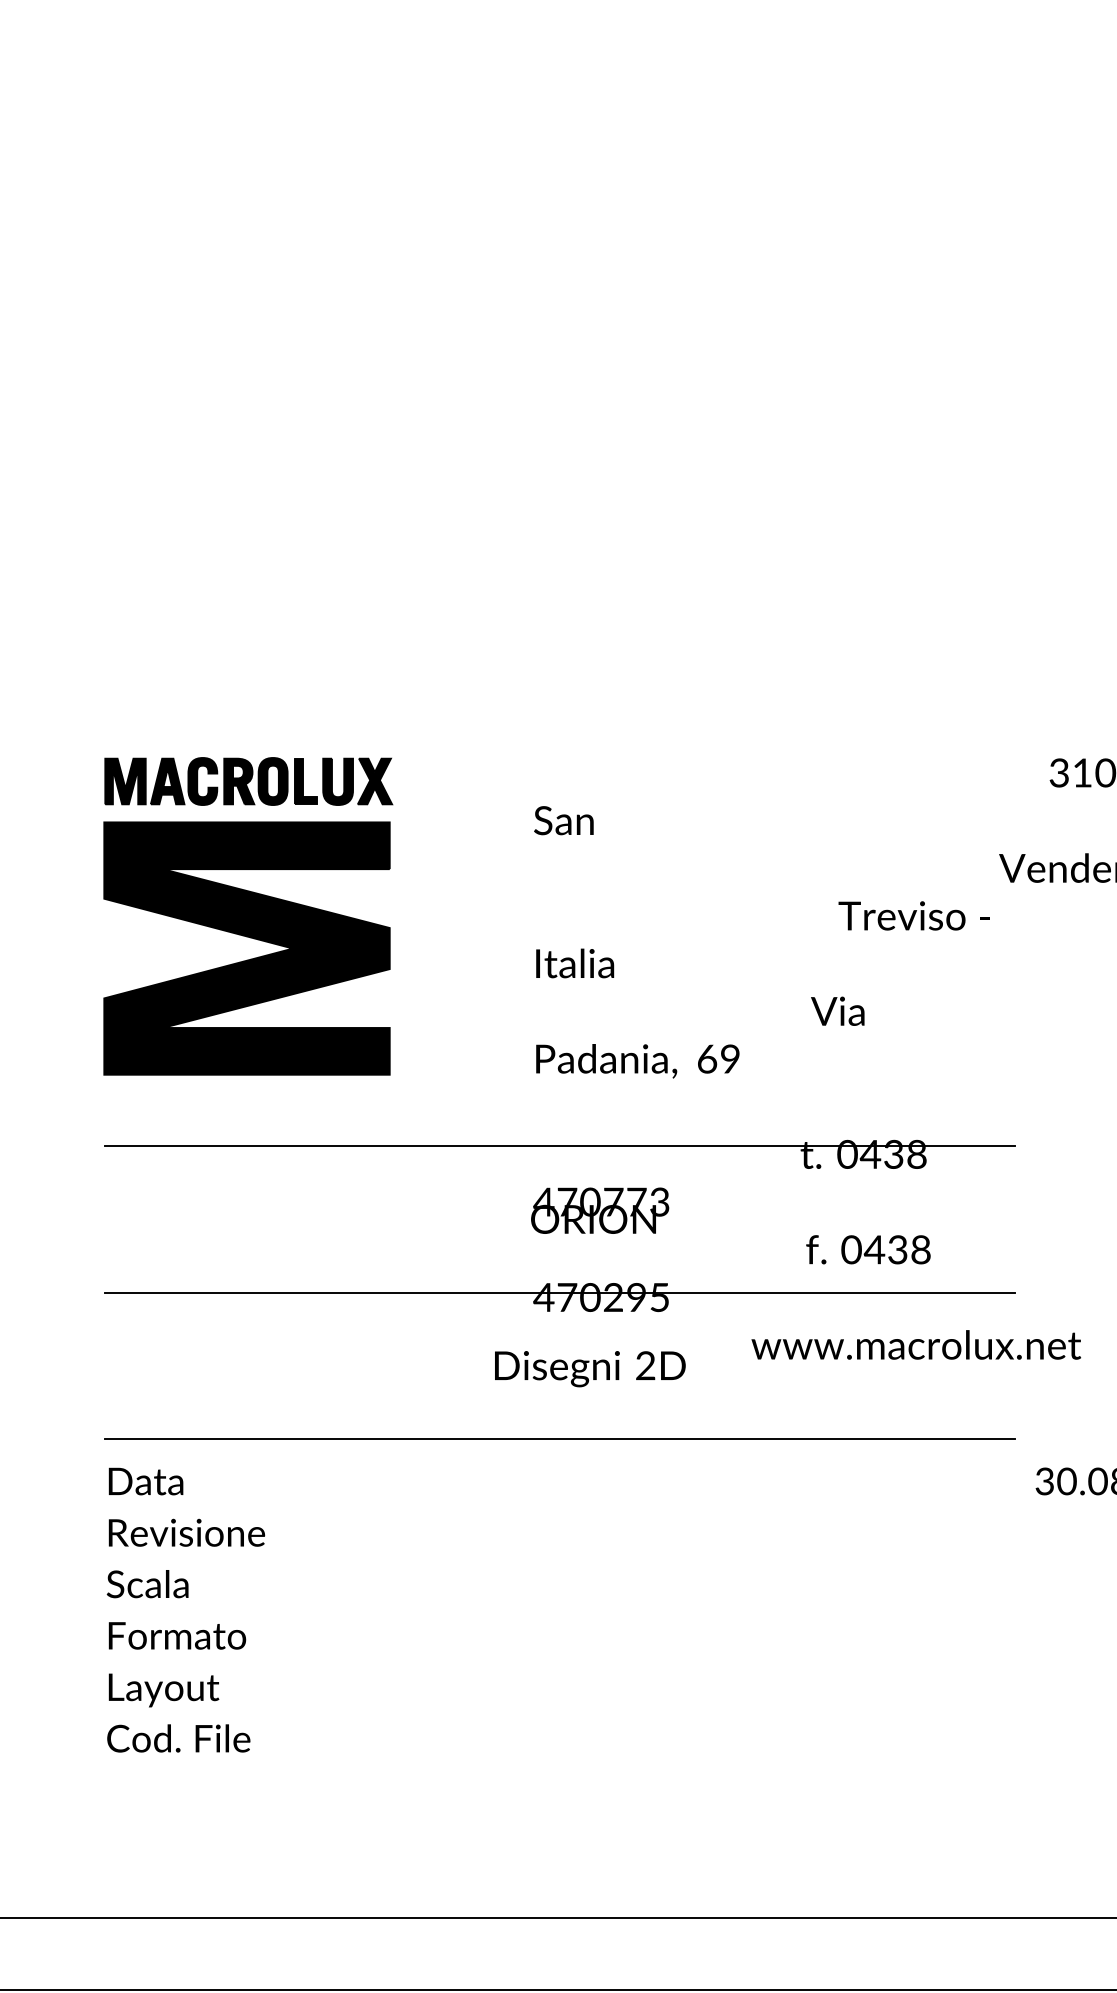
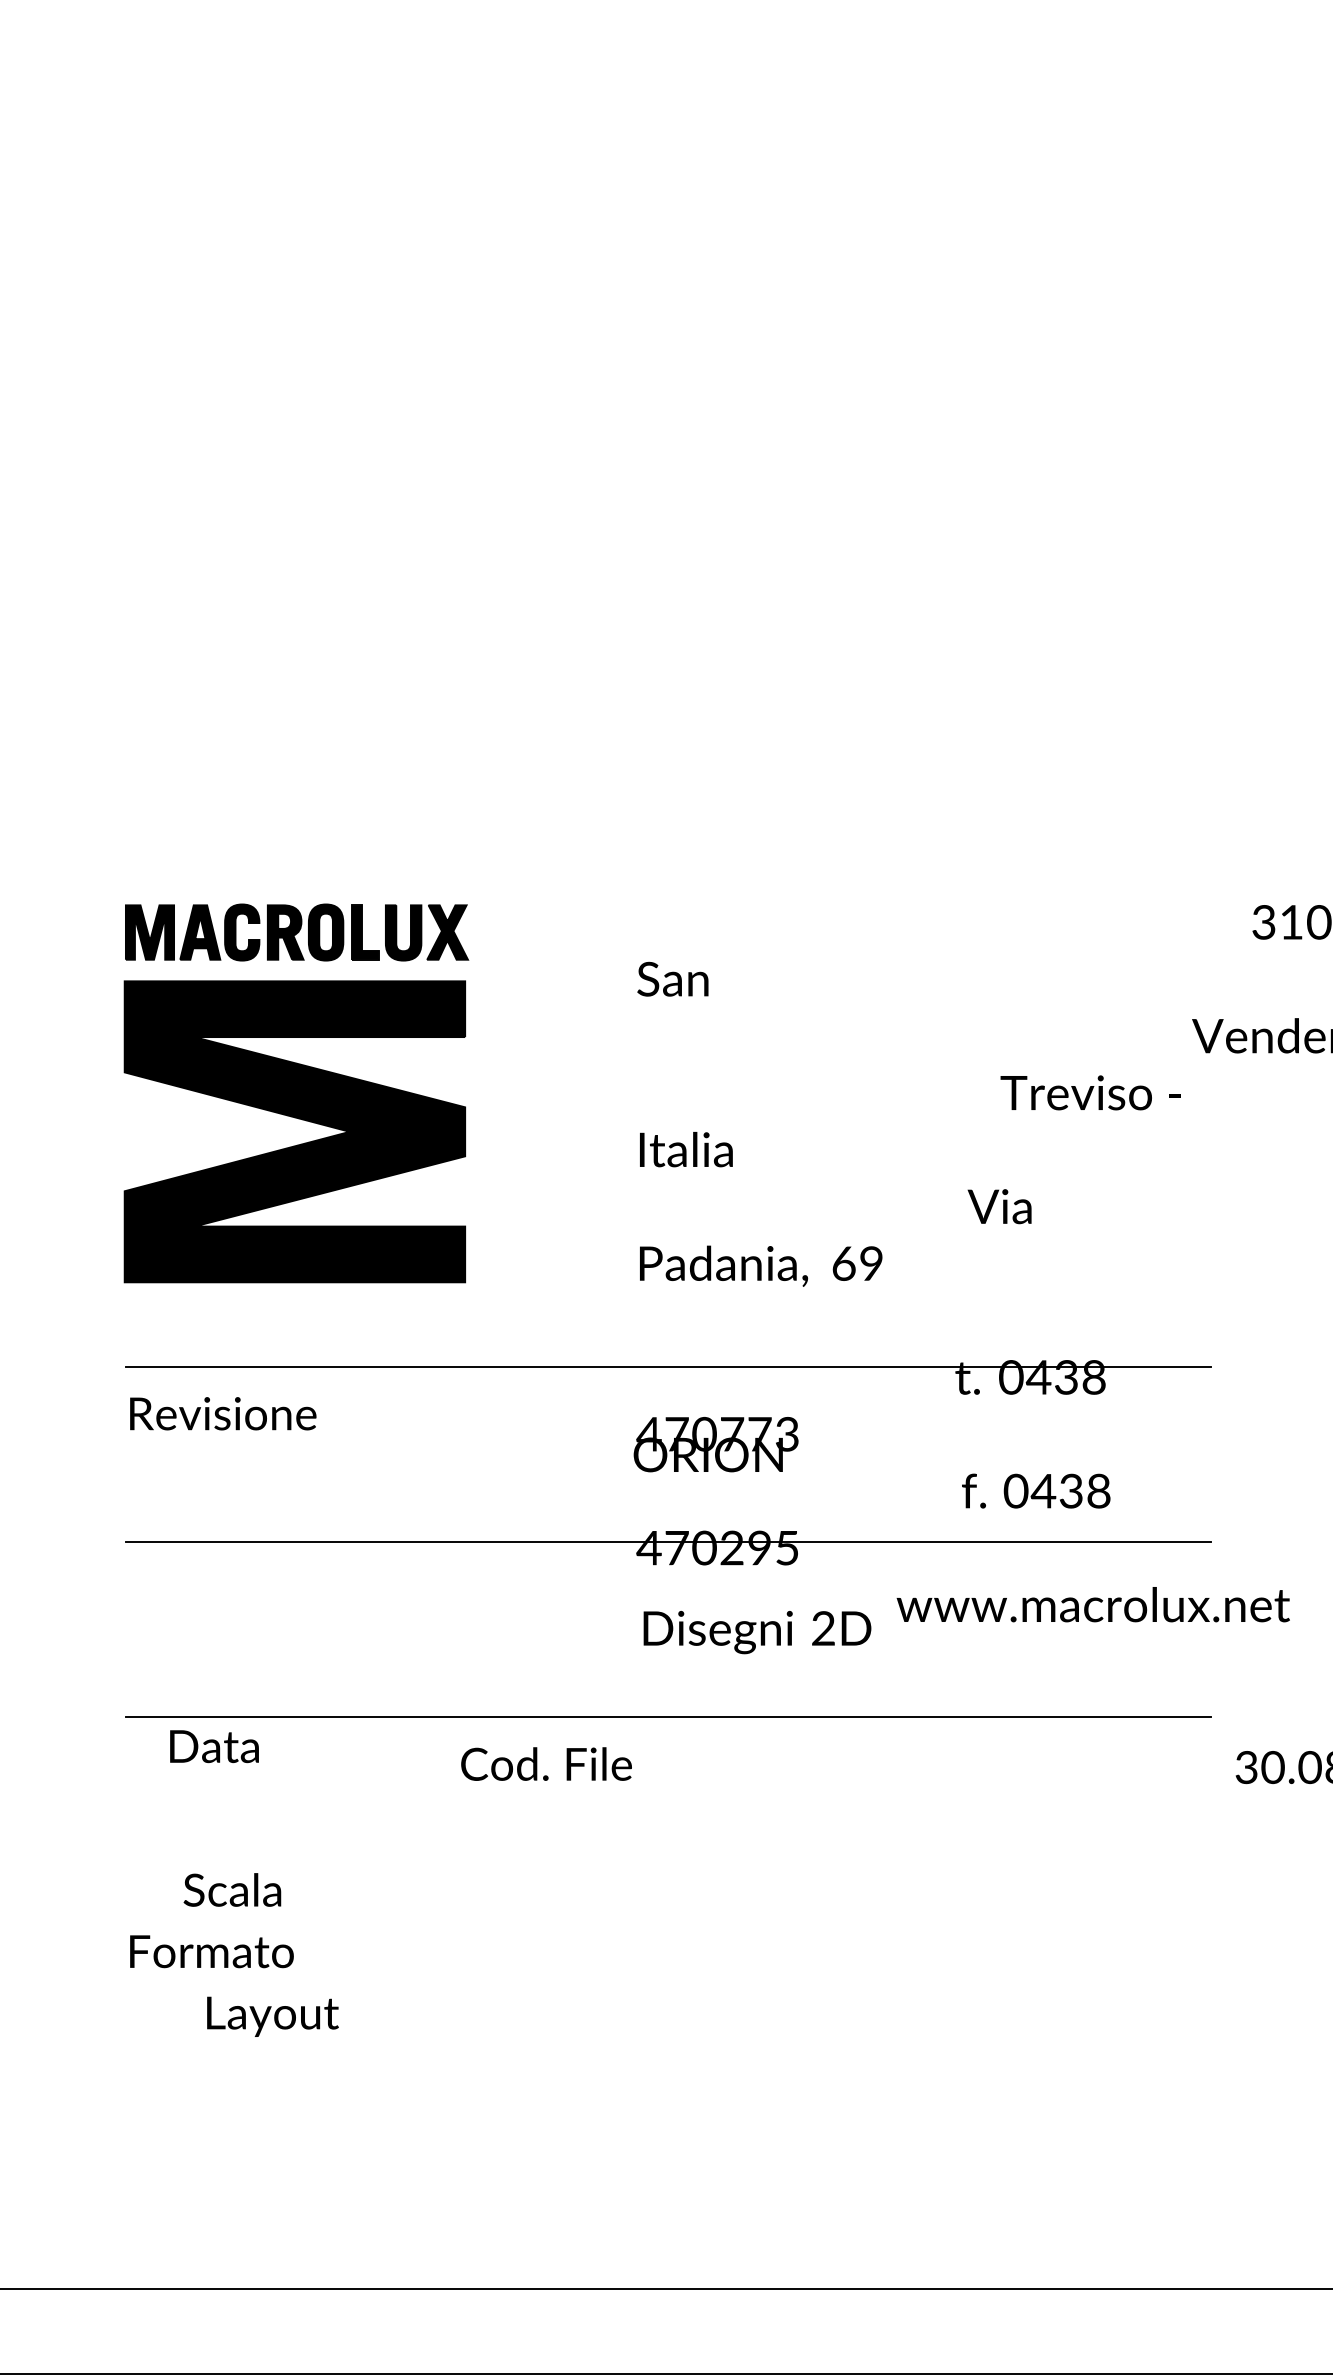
text: (590, 1369) -> (757, 1632), moved
text: (146, 1481) -> (214, 1746), moved
text: (187, 1532) -> (223, 1413), moved
text: (147, 1583) -> (232, 1889), moved
text: (163, 1690) -> (272, 2016), moved
text: (178, 1737) -> (546, 1763), moved

